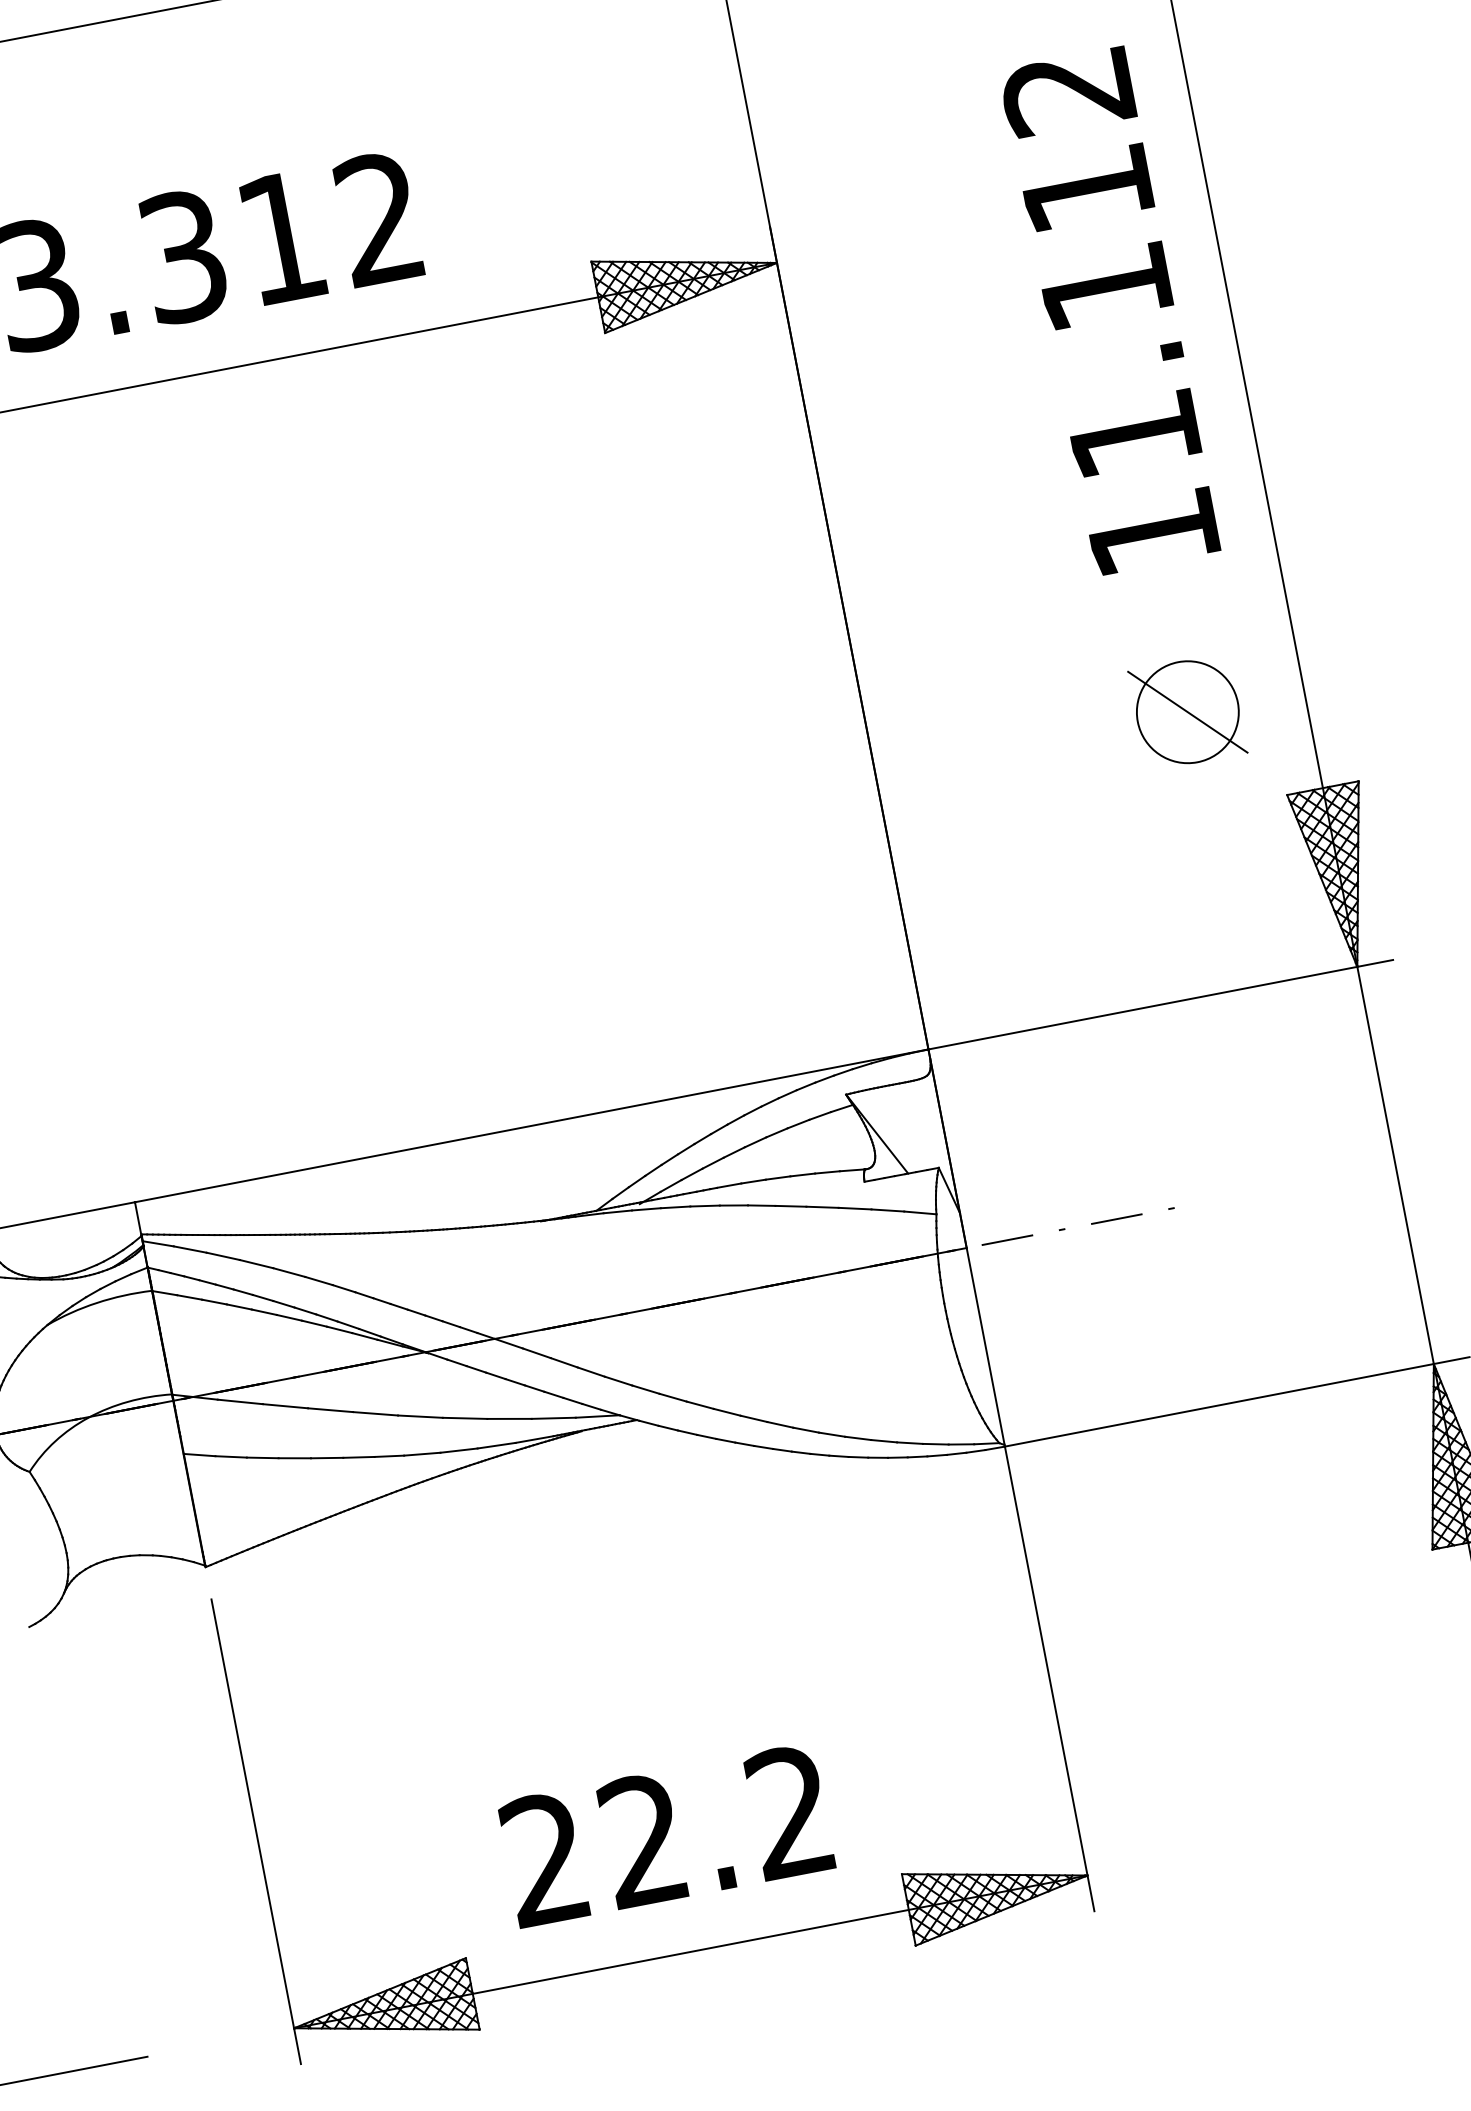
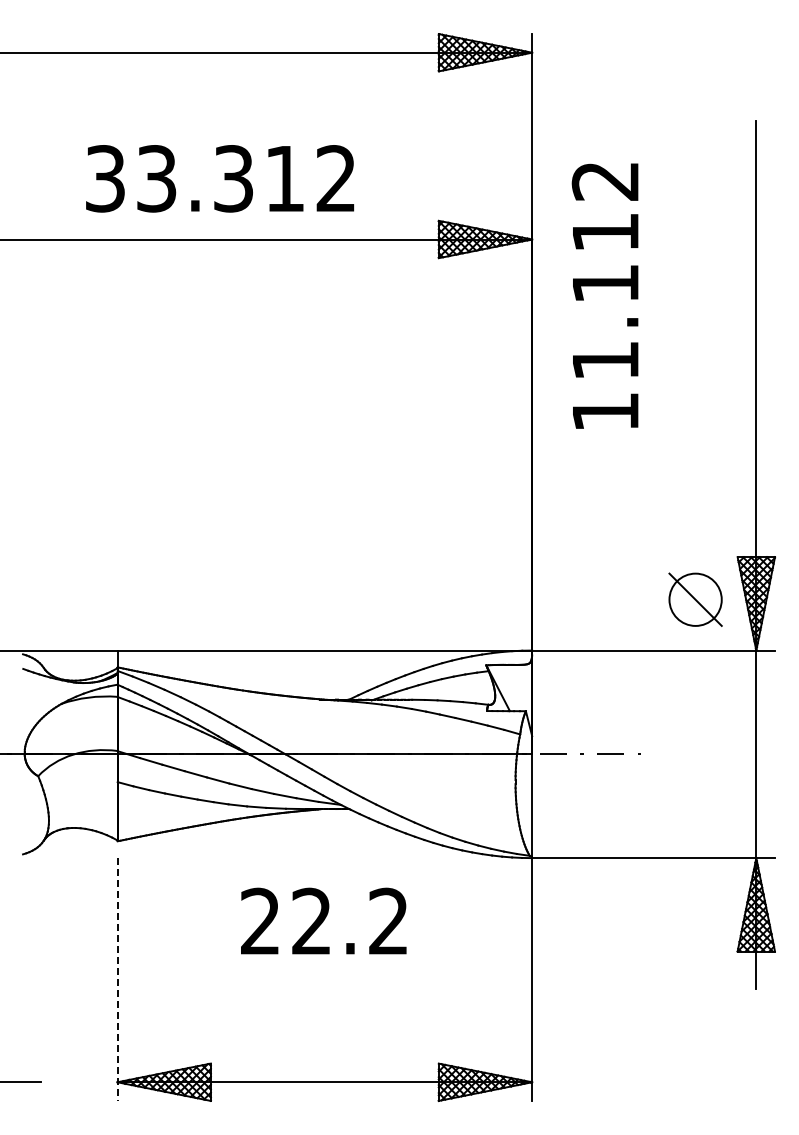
text: (1108, 310) -> (604, 295), moved
part: (1187, 711) -> (695, 599), moved
line: (256, 1833) -> (117, 980), solid -> dashed
text: (665, 1834) -> (323, 920), moved

